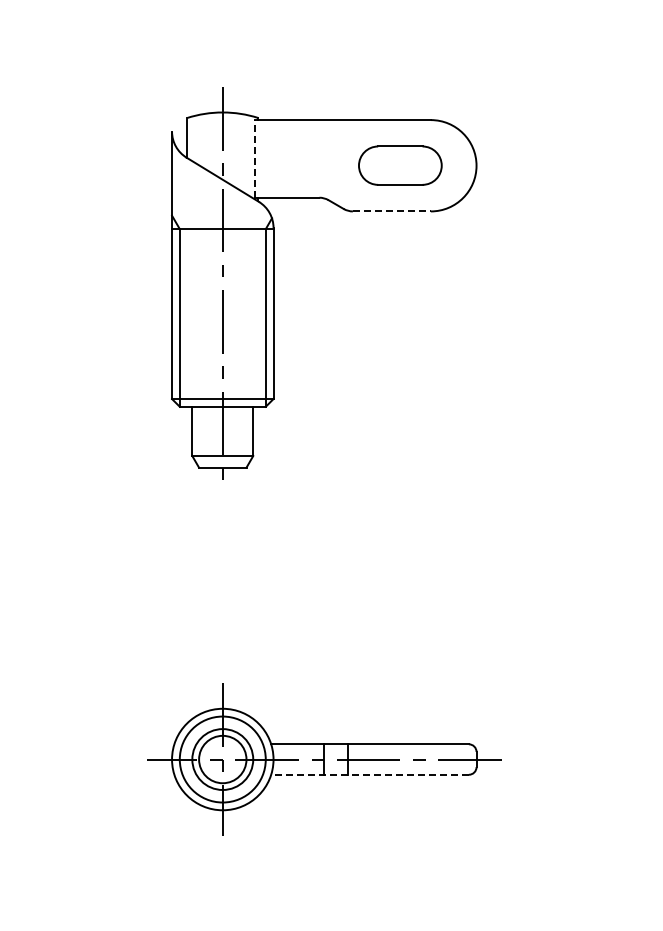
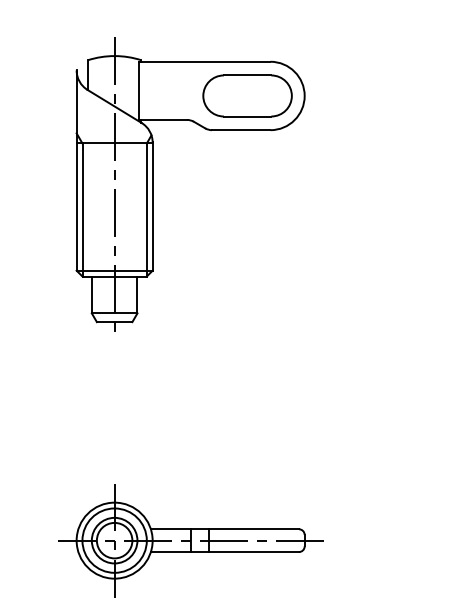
line: (254, 158) -> (138, 90), dashed -> solid
part: (400, 165) -> (247, 95), size x1.43
line: (391, 211) -> (240, 130), dashed -> solid
line: (370, 774) -> (225, 551), dashed -> solid

